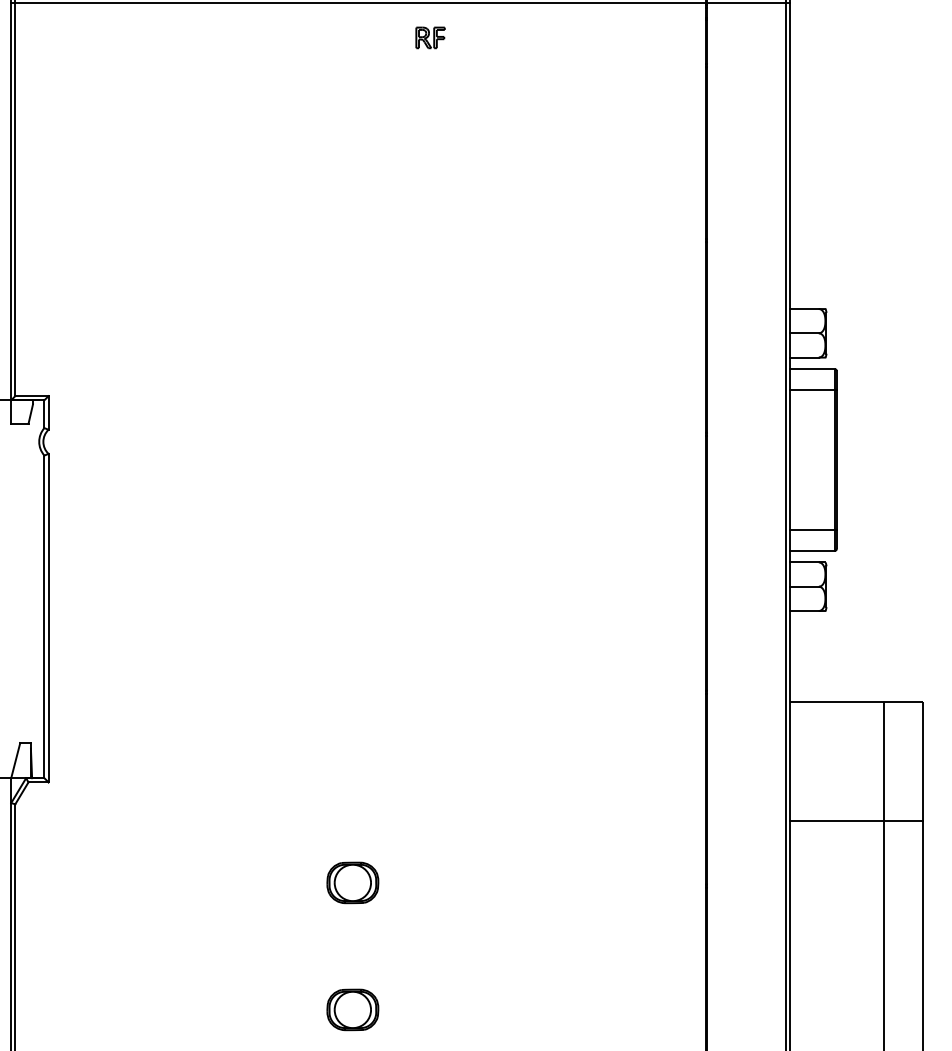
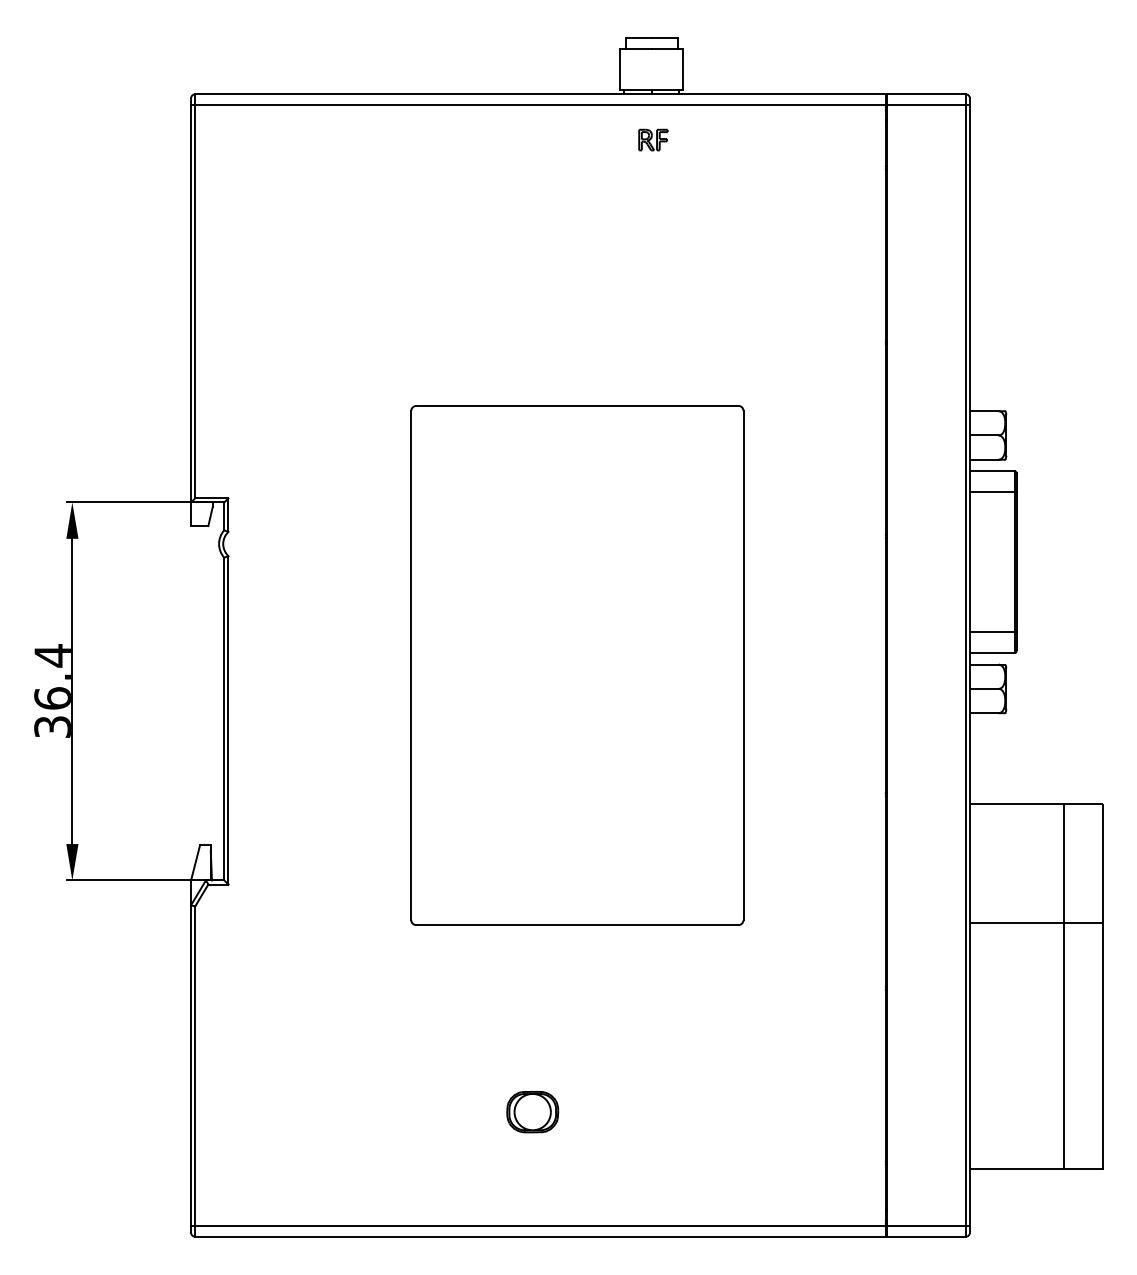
part: (430, 37) -> (653, 139), moved
part: (397, 563) -> (577, 665), added
part: (352, 883) -> (532, 985), removed

